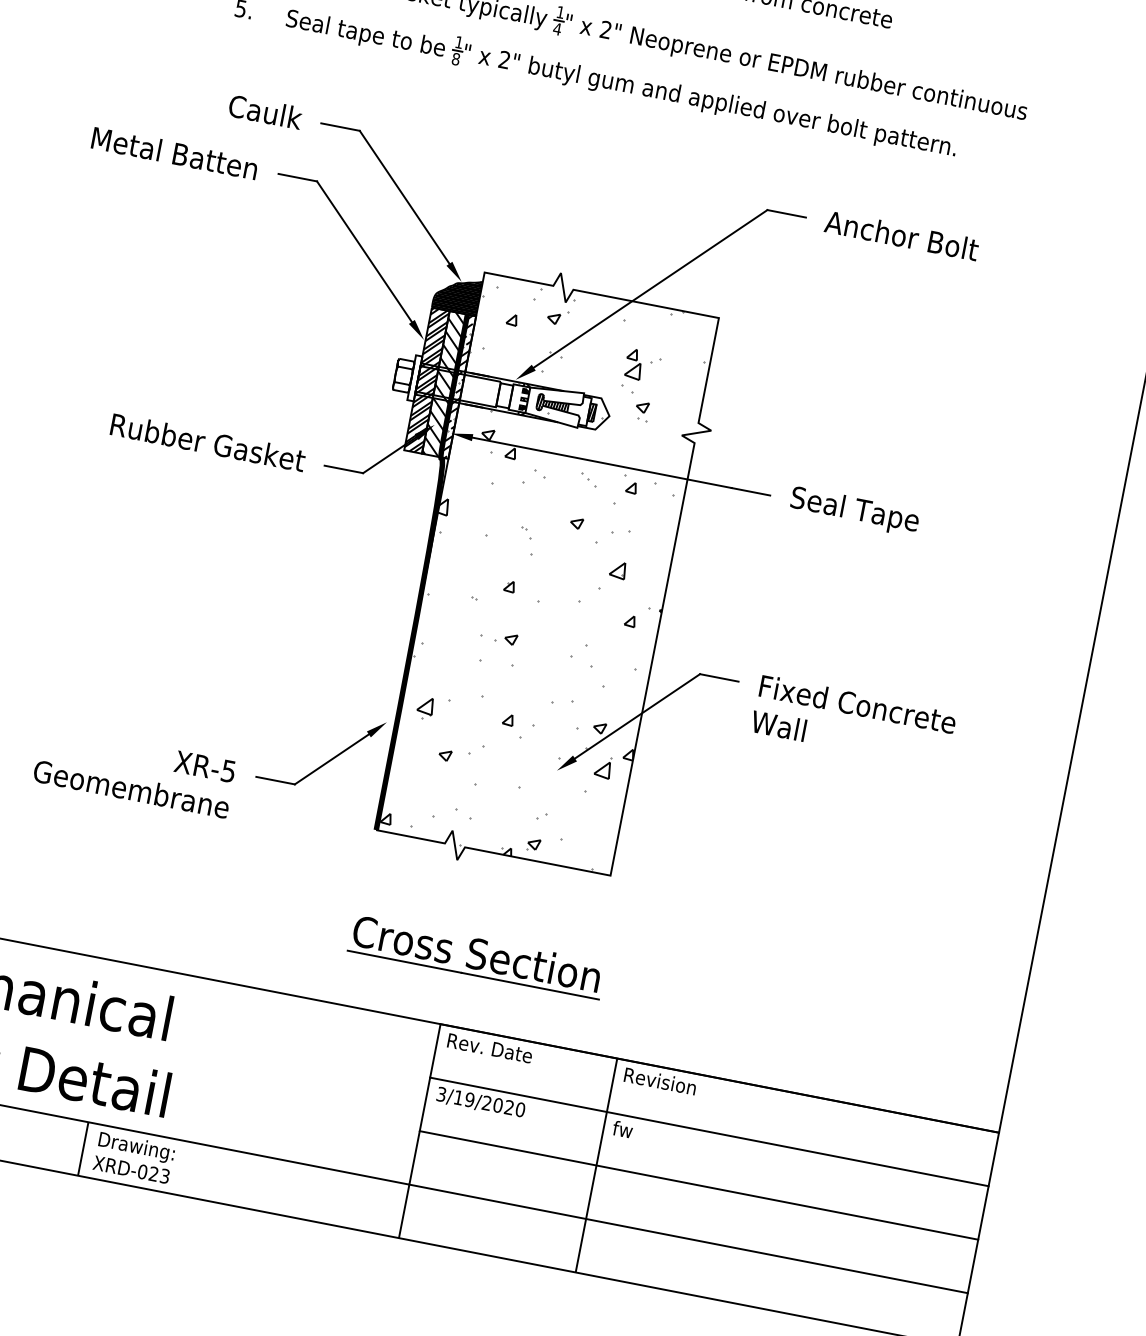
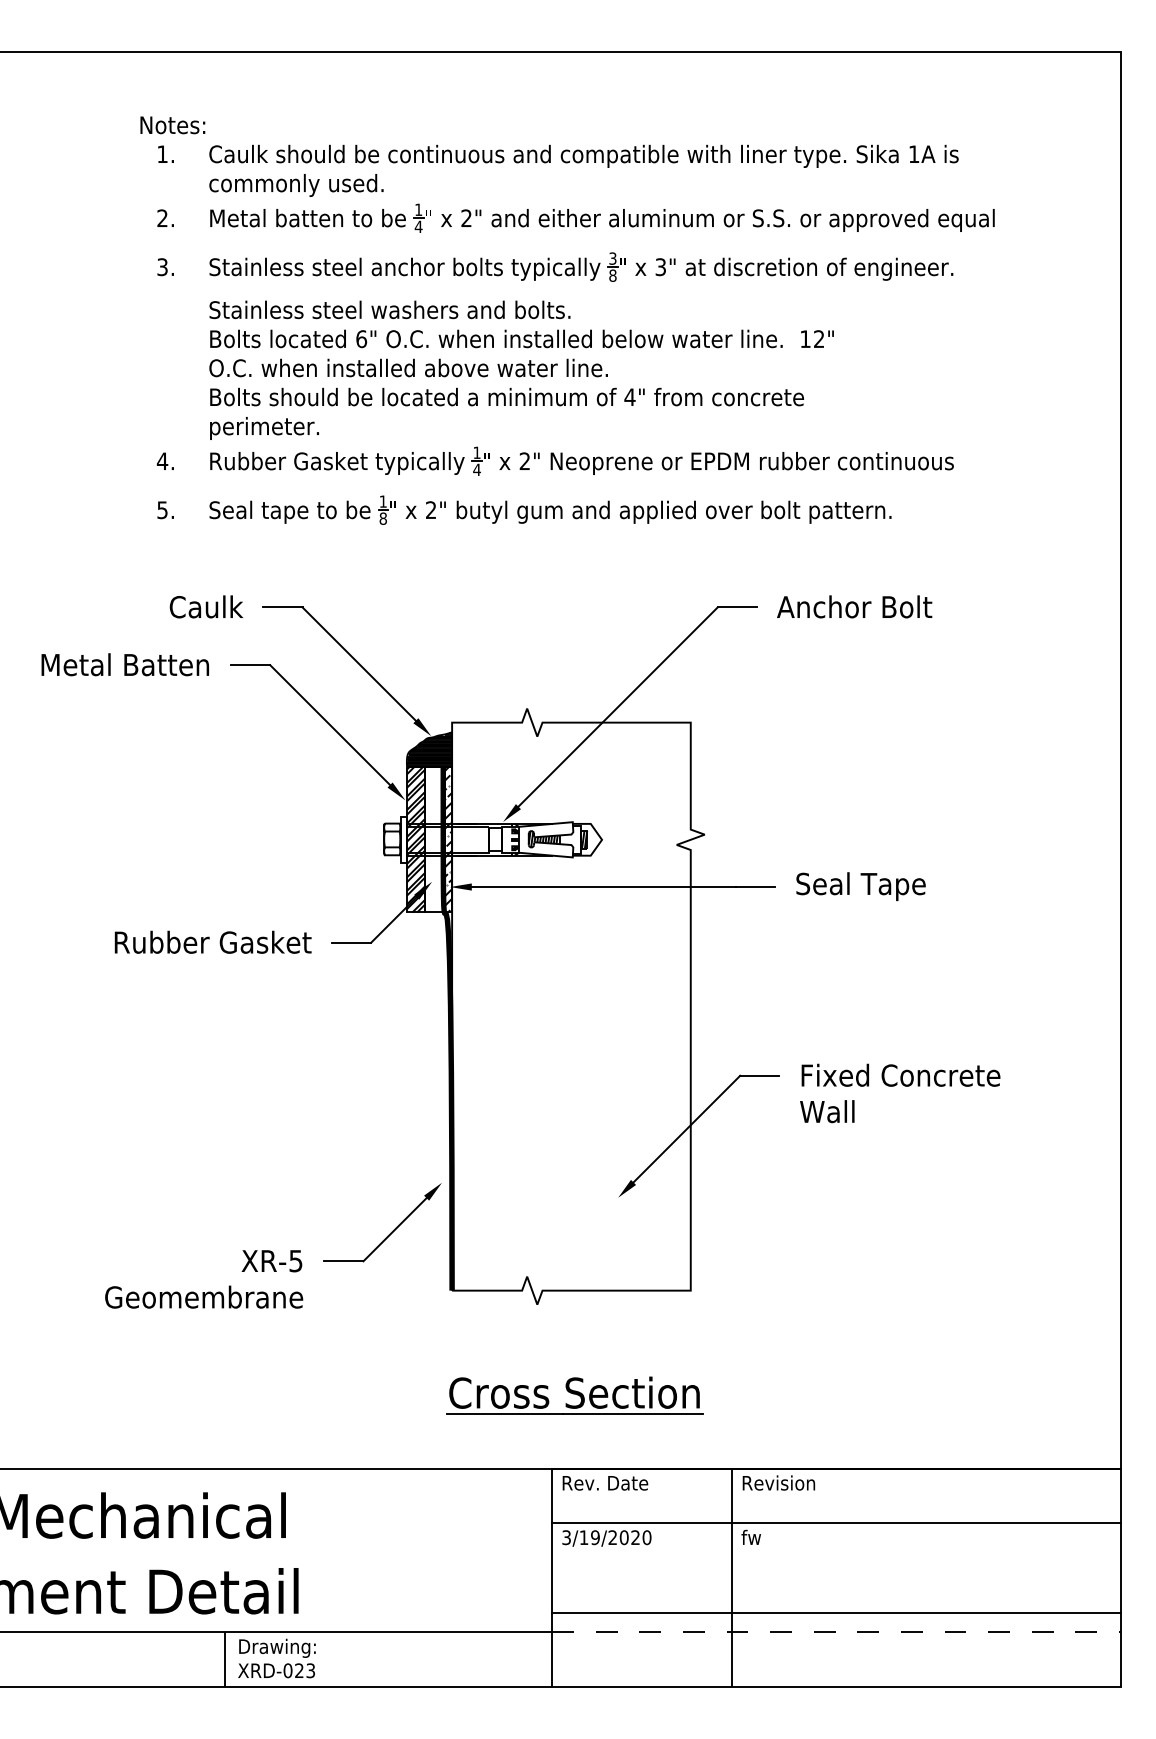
hatch: (445, 383) -> (434, 839), removed
hatch: (547, 573) -> (571, 1006), removed
line: (698, 1185) -> (836, 1612), moved
line: (689, 1239) -> (837, 1632), solid -> dashed

